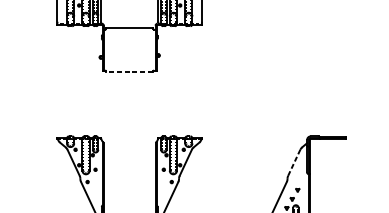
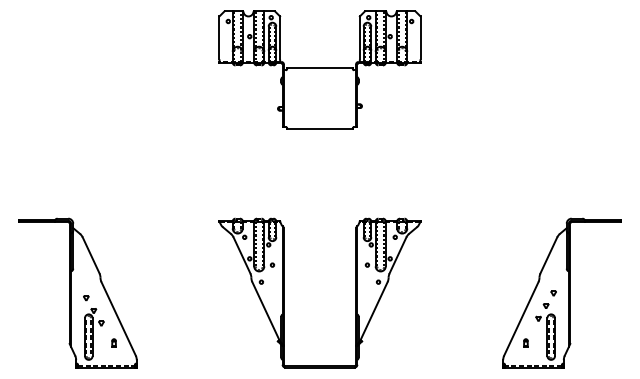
line: (130, 72) -> (320, 129), dashed -> solid
line: (294, 162) -> (548, 255), dashed -> solid

